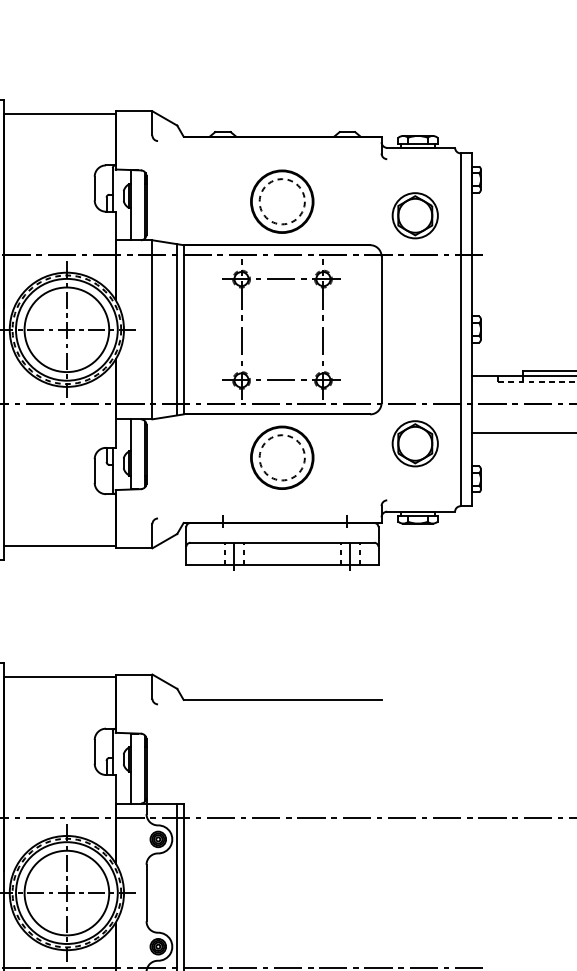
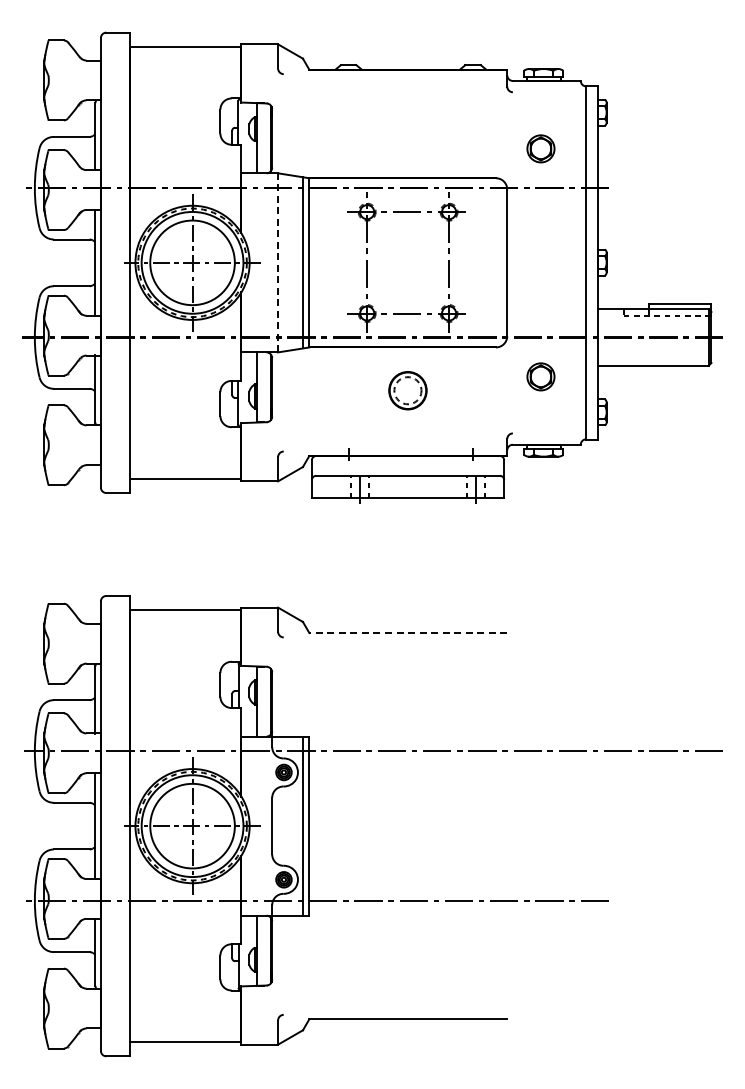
part: (281, 201) -> (407, 134), removed
part: (414, 215) -> (540, 148), size x0.6
line: (152, 329) -> (278, 262), solid -> dashed
part: (414, 443) -> (540, 376), size x0.6
part: (281, 457) -> (407, 390), size x0.6
line: (282, 699) -> (408, 632), solid -> dashed

